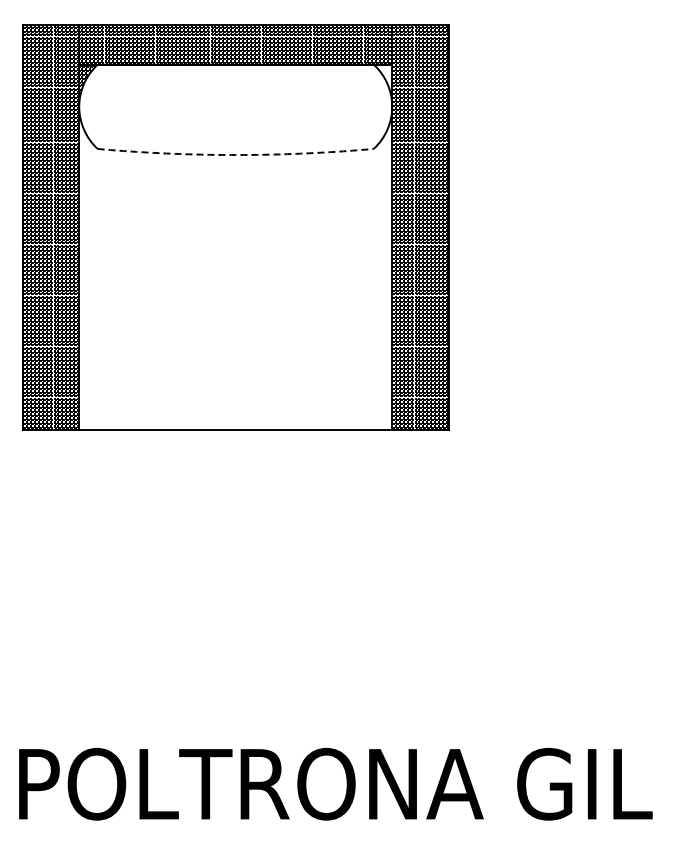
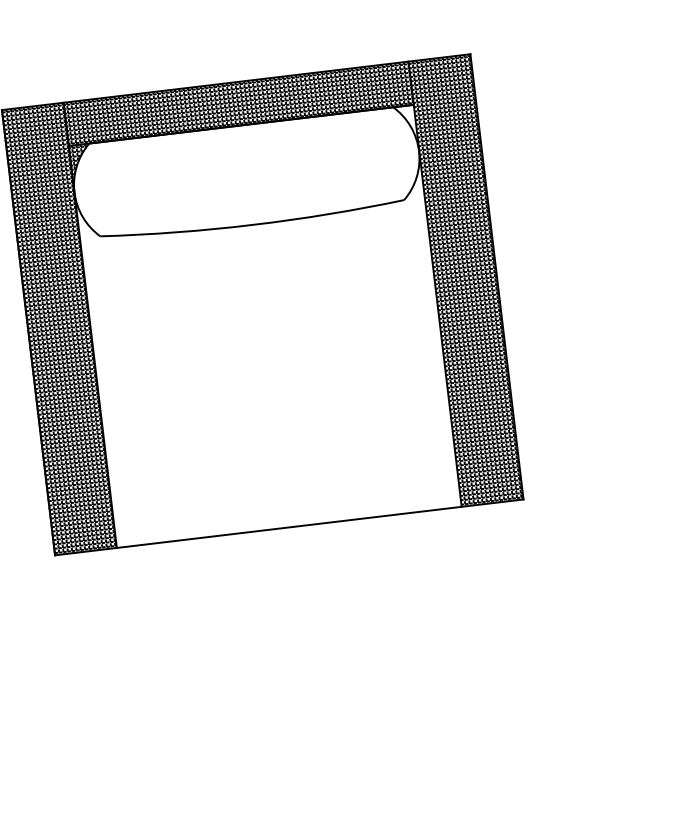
arc: (235, 155) -> (252, 225), dashed -> solid

